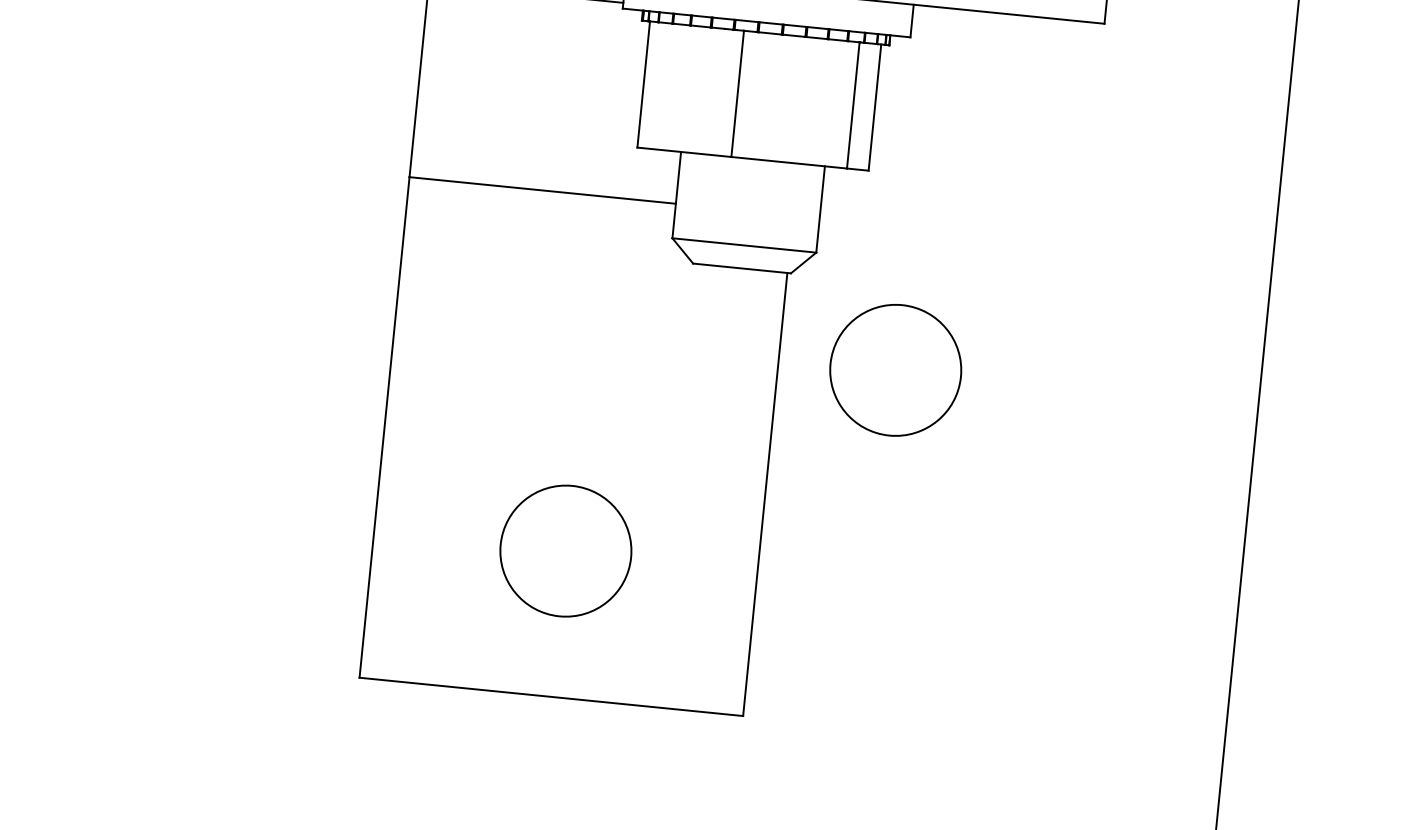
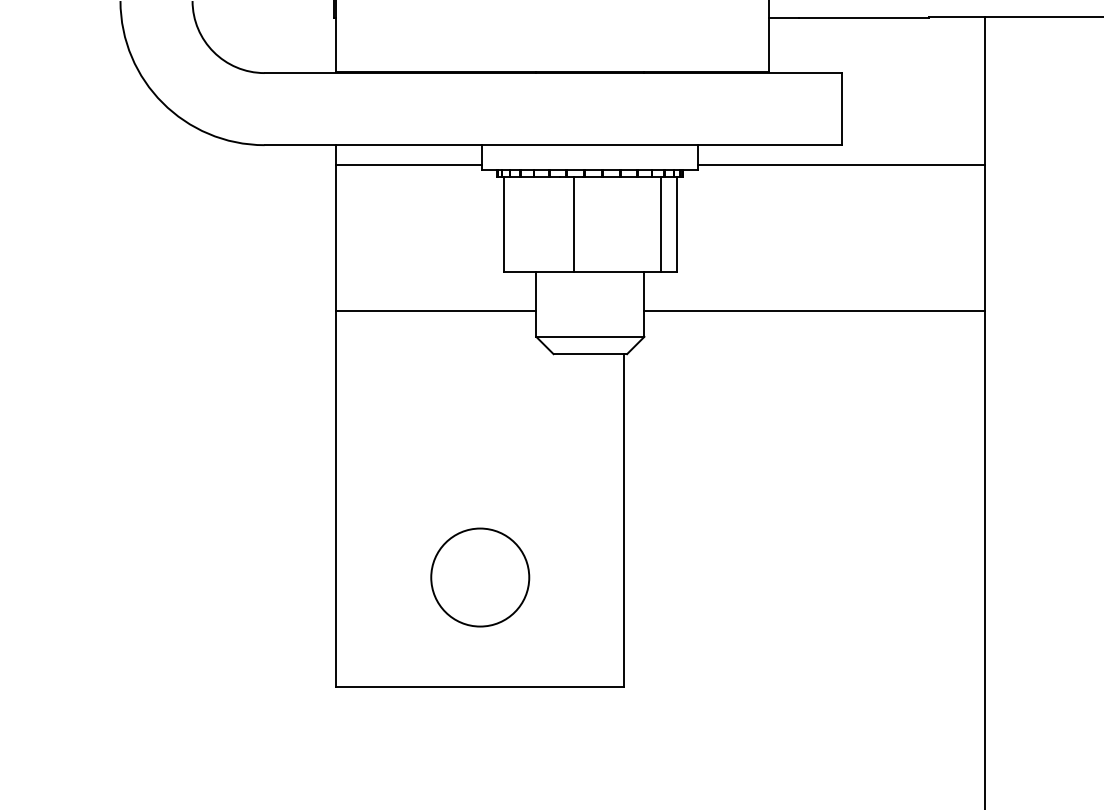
line: (1101, 50) -> (841, 165), added
line: (1046, 240) -> (814, 310), added
circle: (896, 370) -> (712, 418), removed

